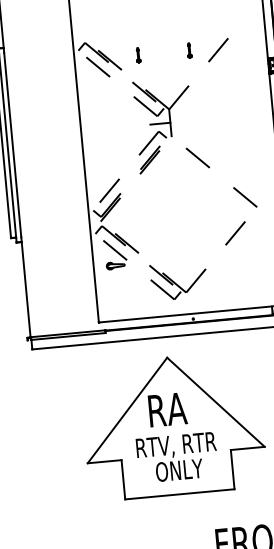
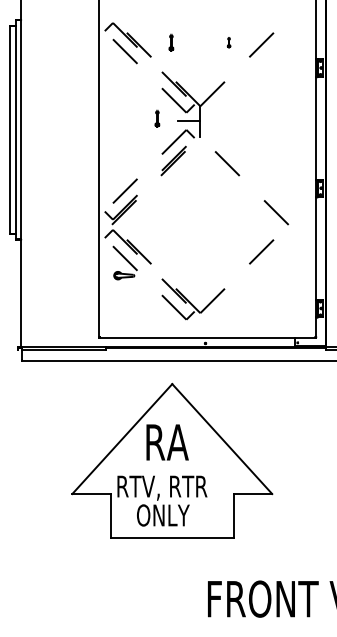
part: (188, 50) -> (228, 42), size x0.6
part: (132, 123) -> (157, 118), added
text: (177, 457) -> (162, 500), moved

